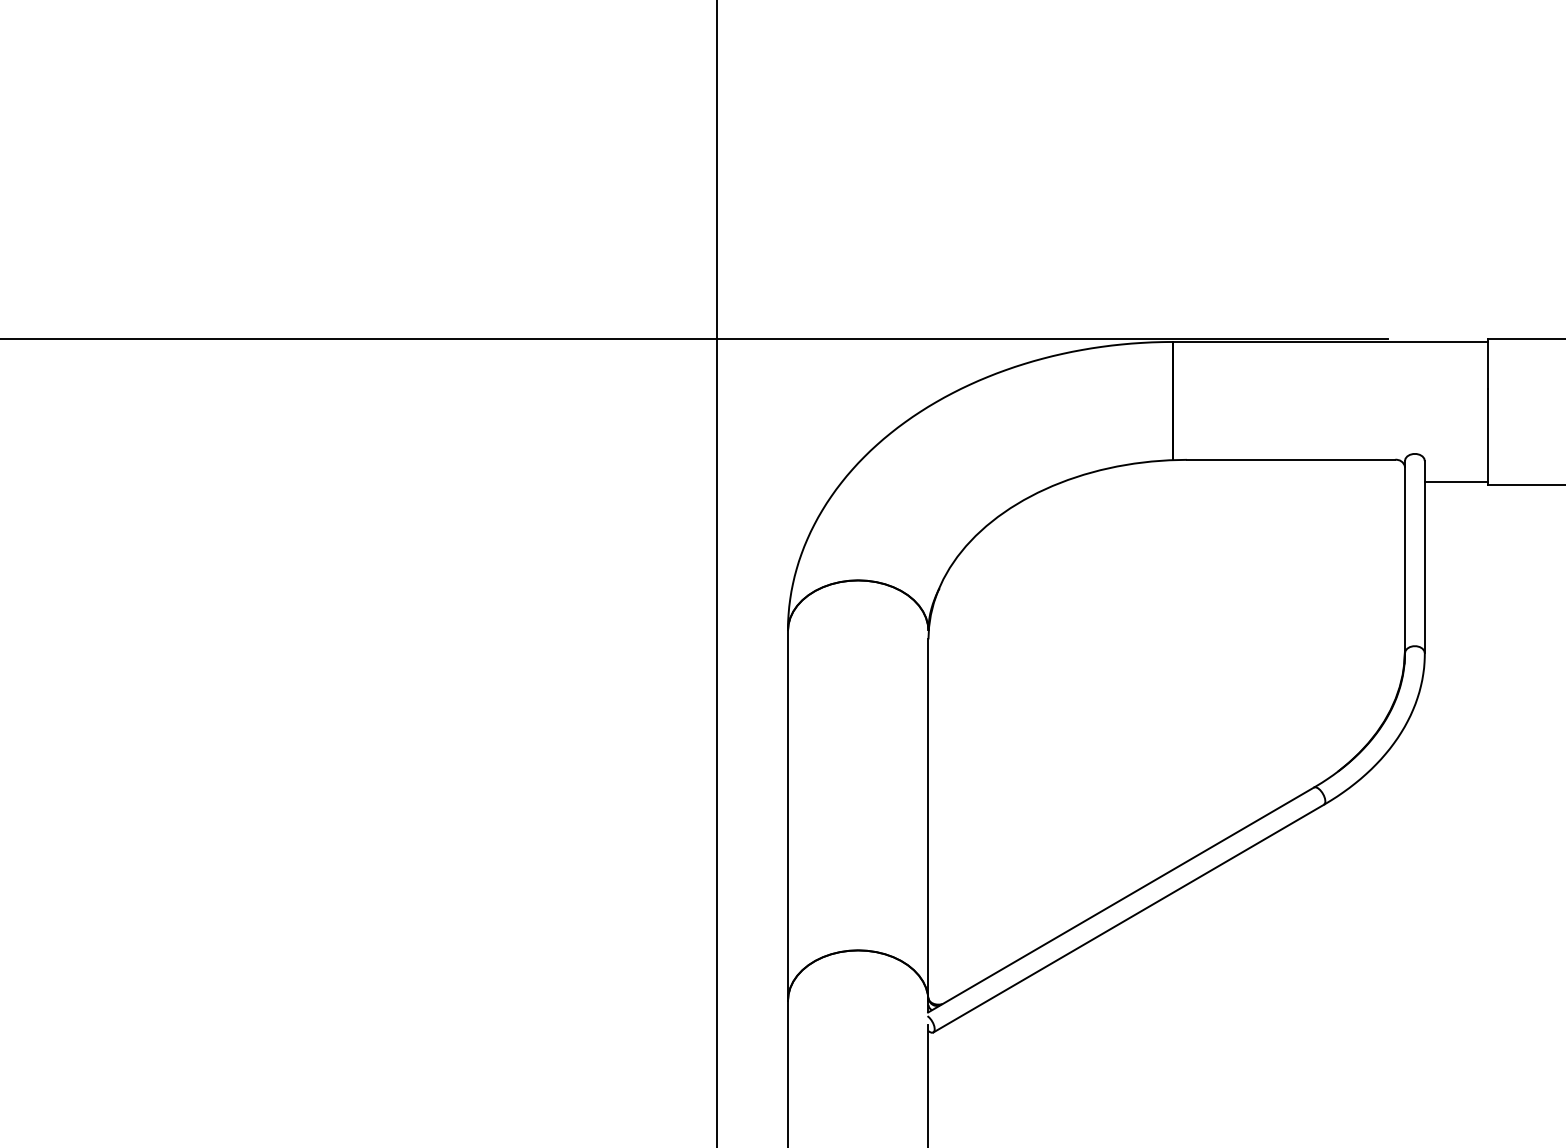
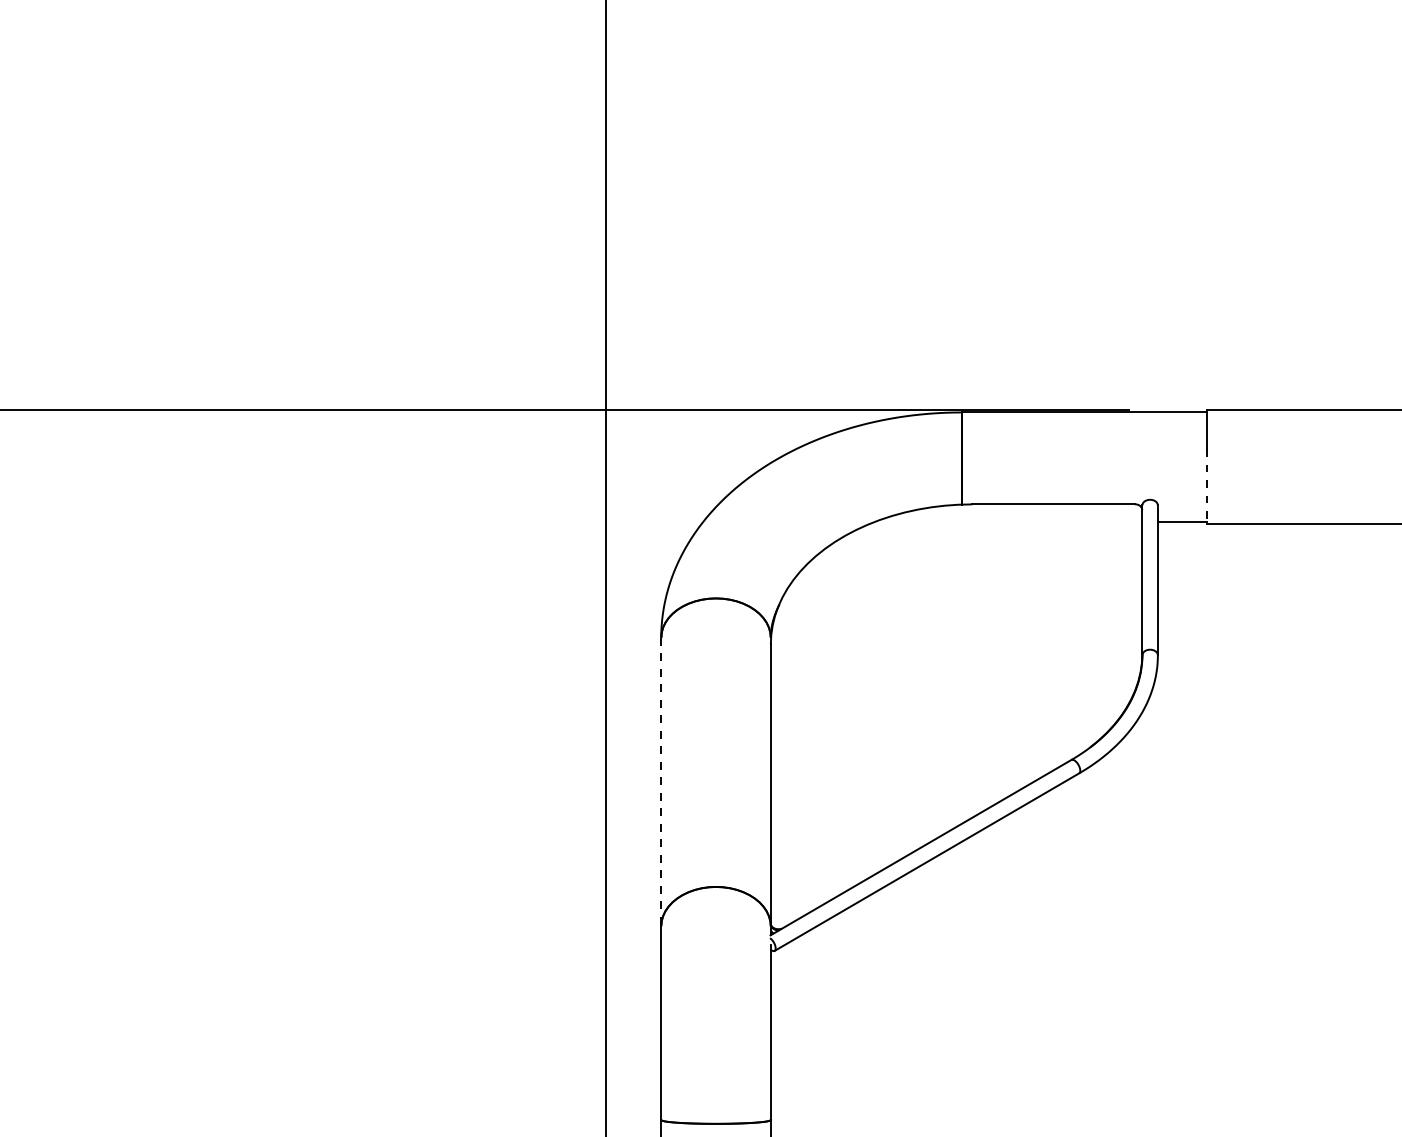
line: (1487, 438) -> (1206, 487), solid -> dashed
line: (788, 816) -> (661, 782), solid -> dashed

